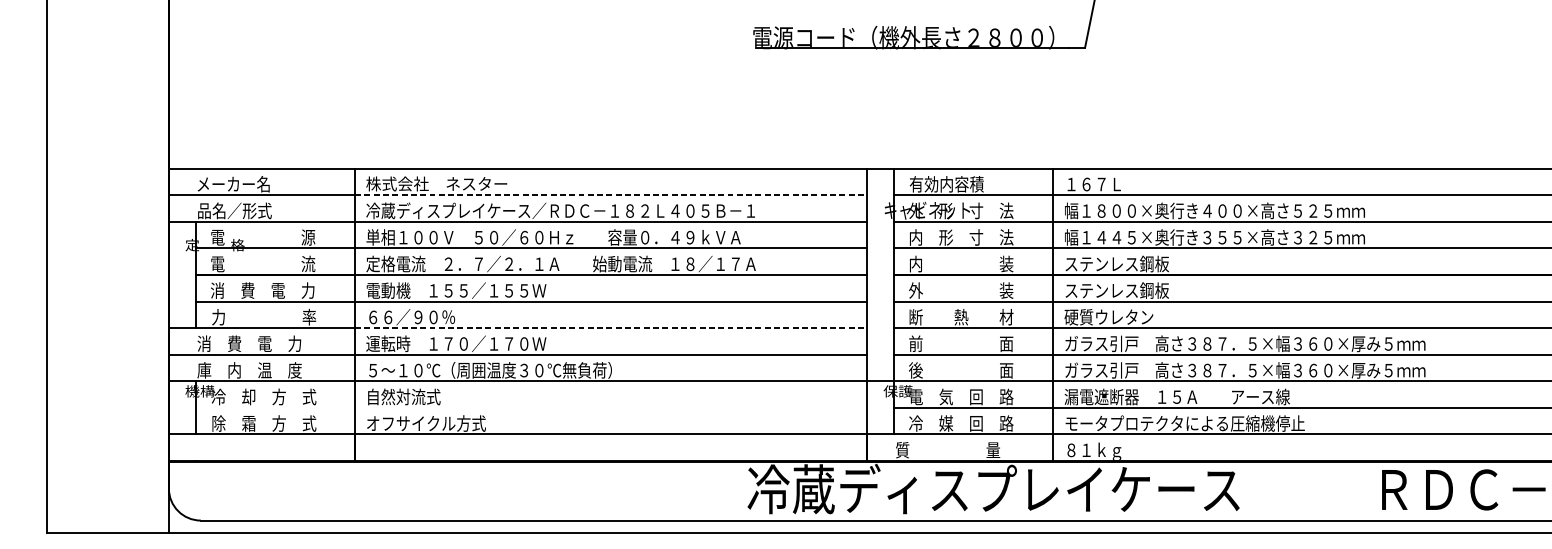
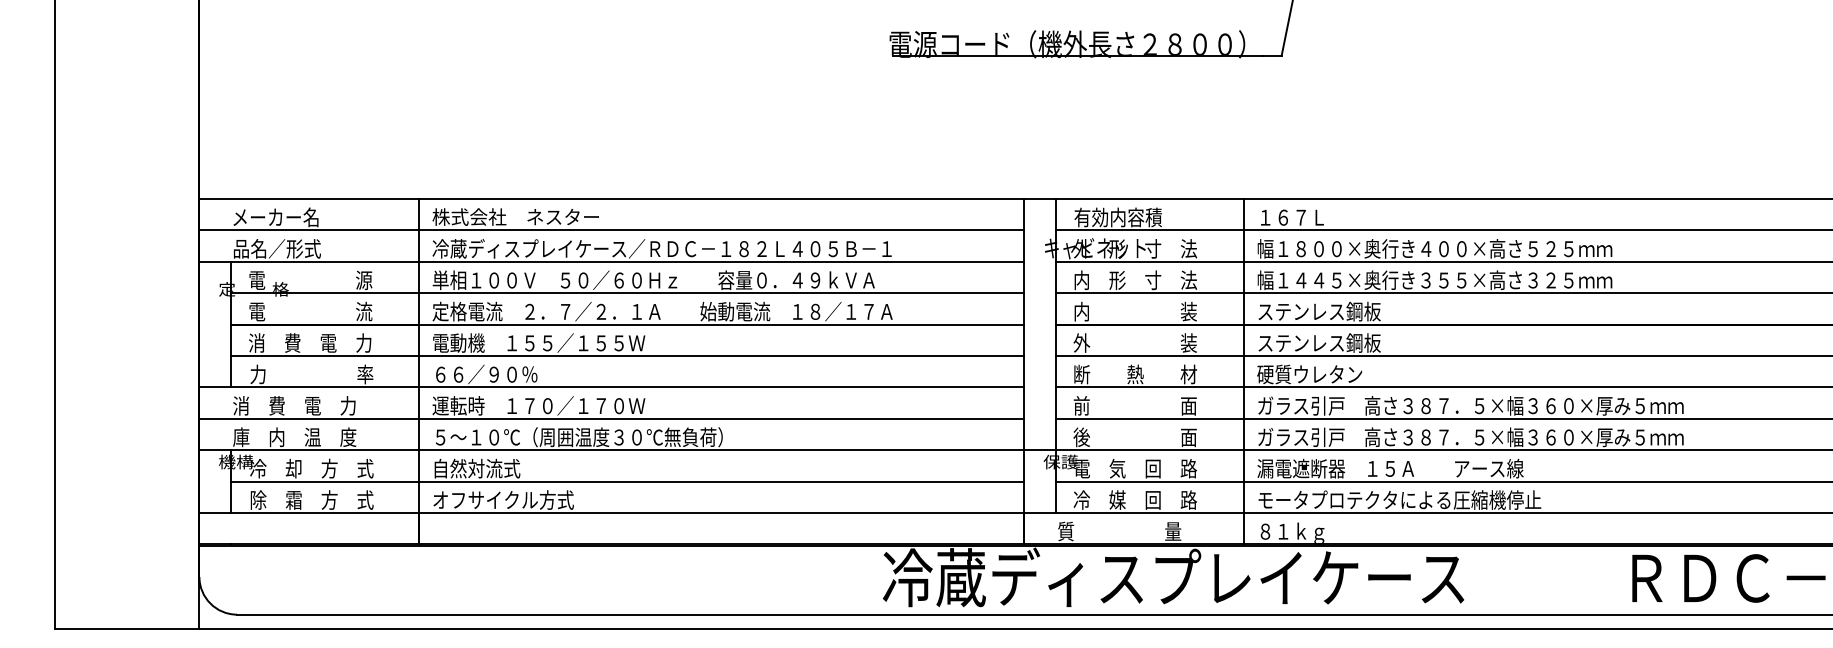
line: (611, 195) -> (722, 230), dashed -> solid
line: (611, 328) -> (722, 387), dashed -> solid
line: (531, 407) -> (627, 481), added

